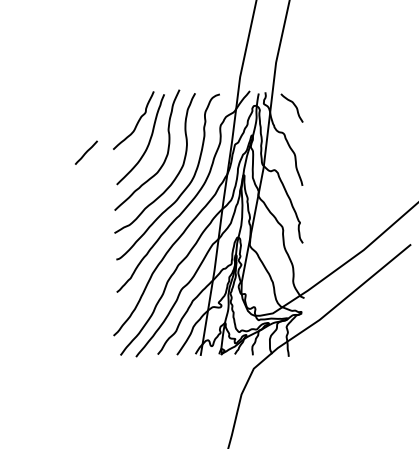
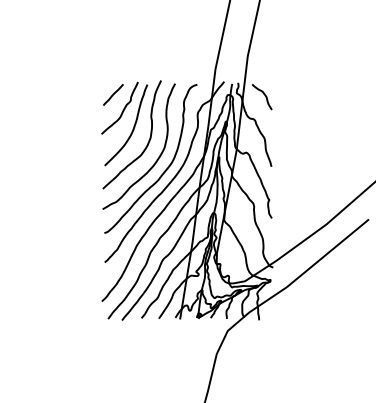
line: (86, 152) -> (113, 94), moved

